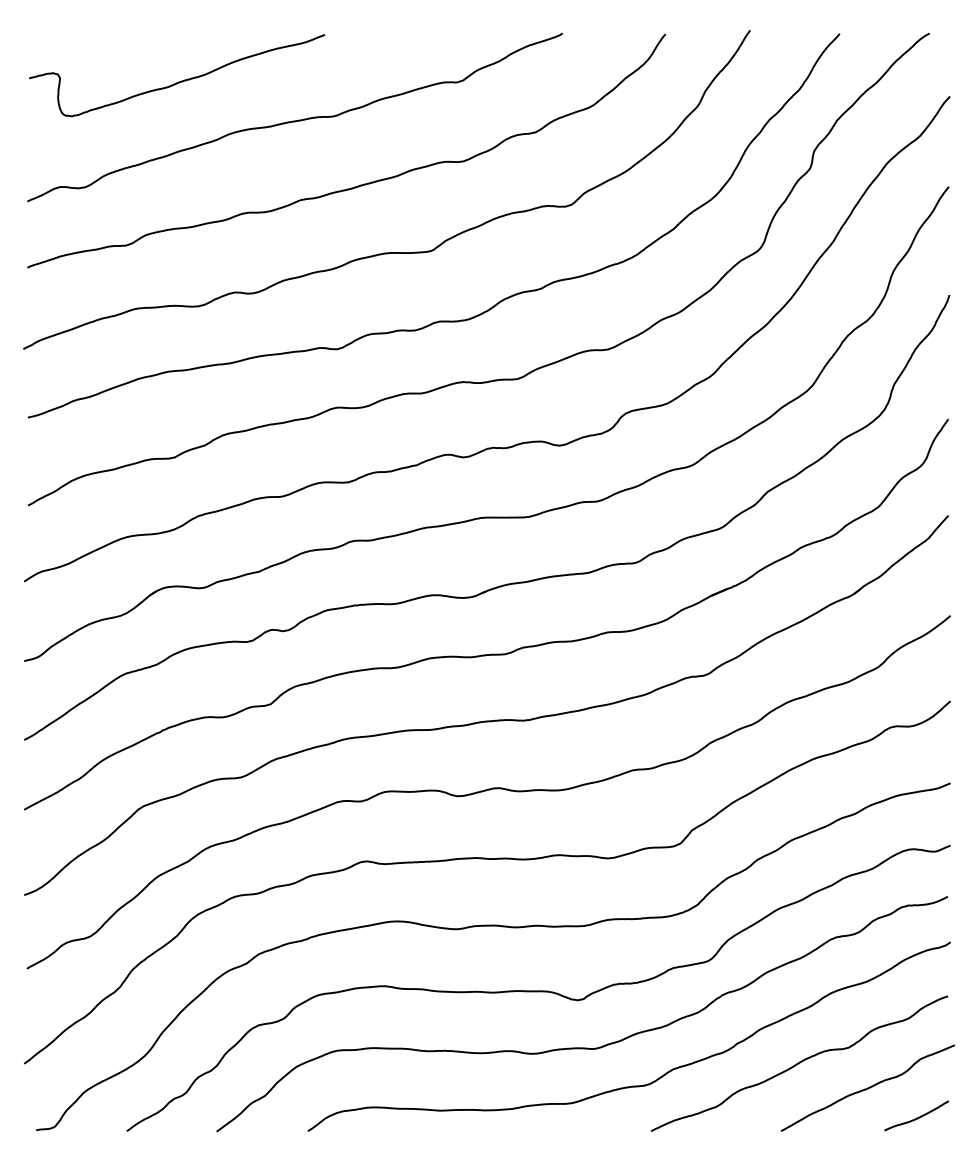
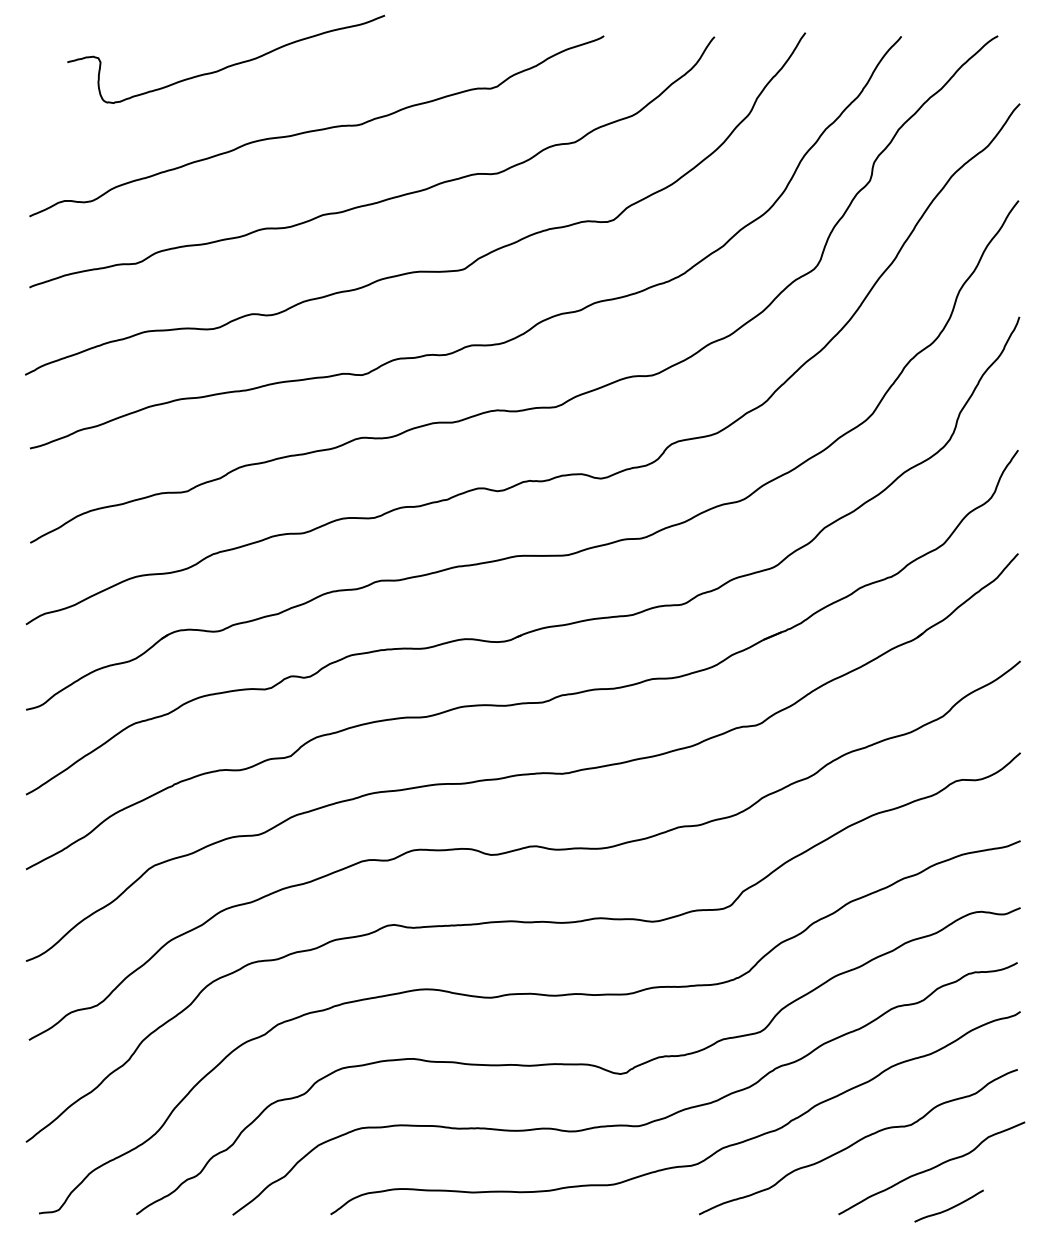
curve: (179, 81) -> (228, 65), moved
curve: (917, 1117) -> (950, 1207), moved

